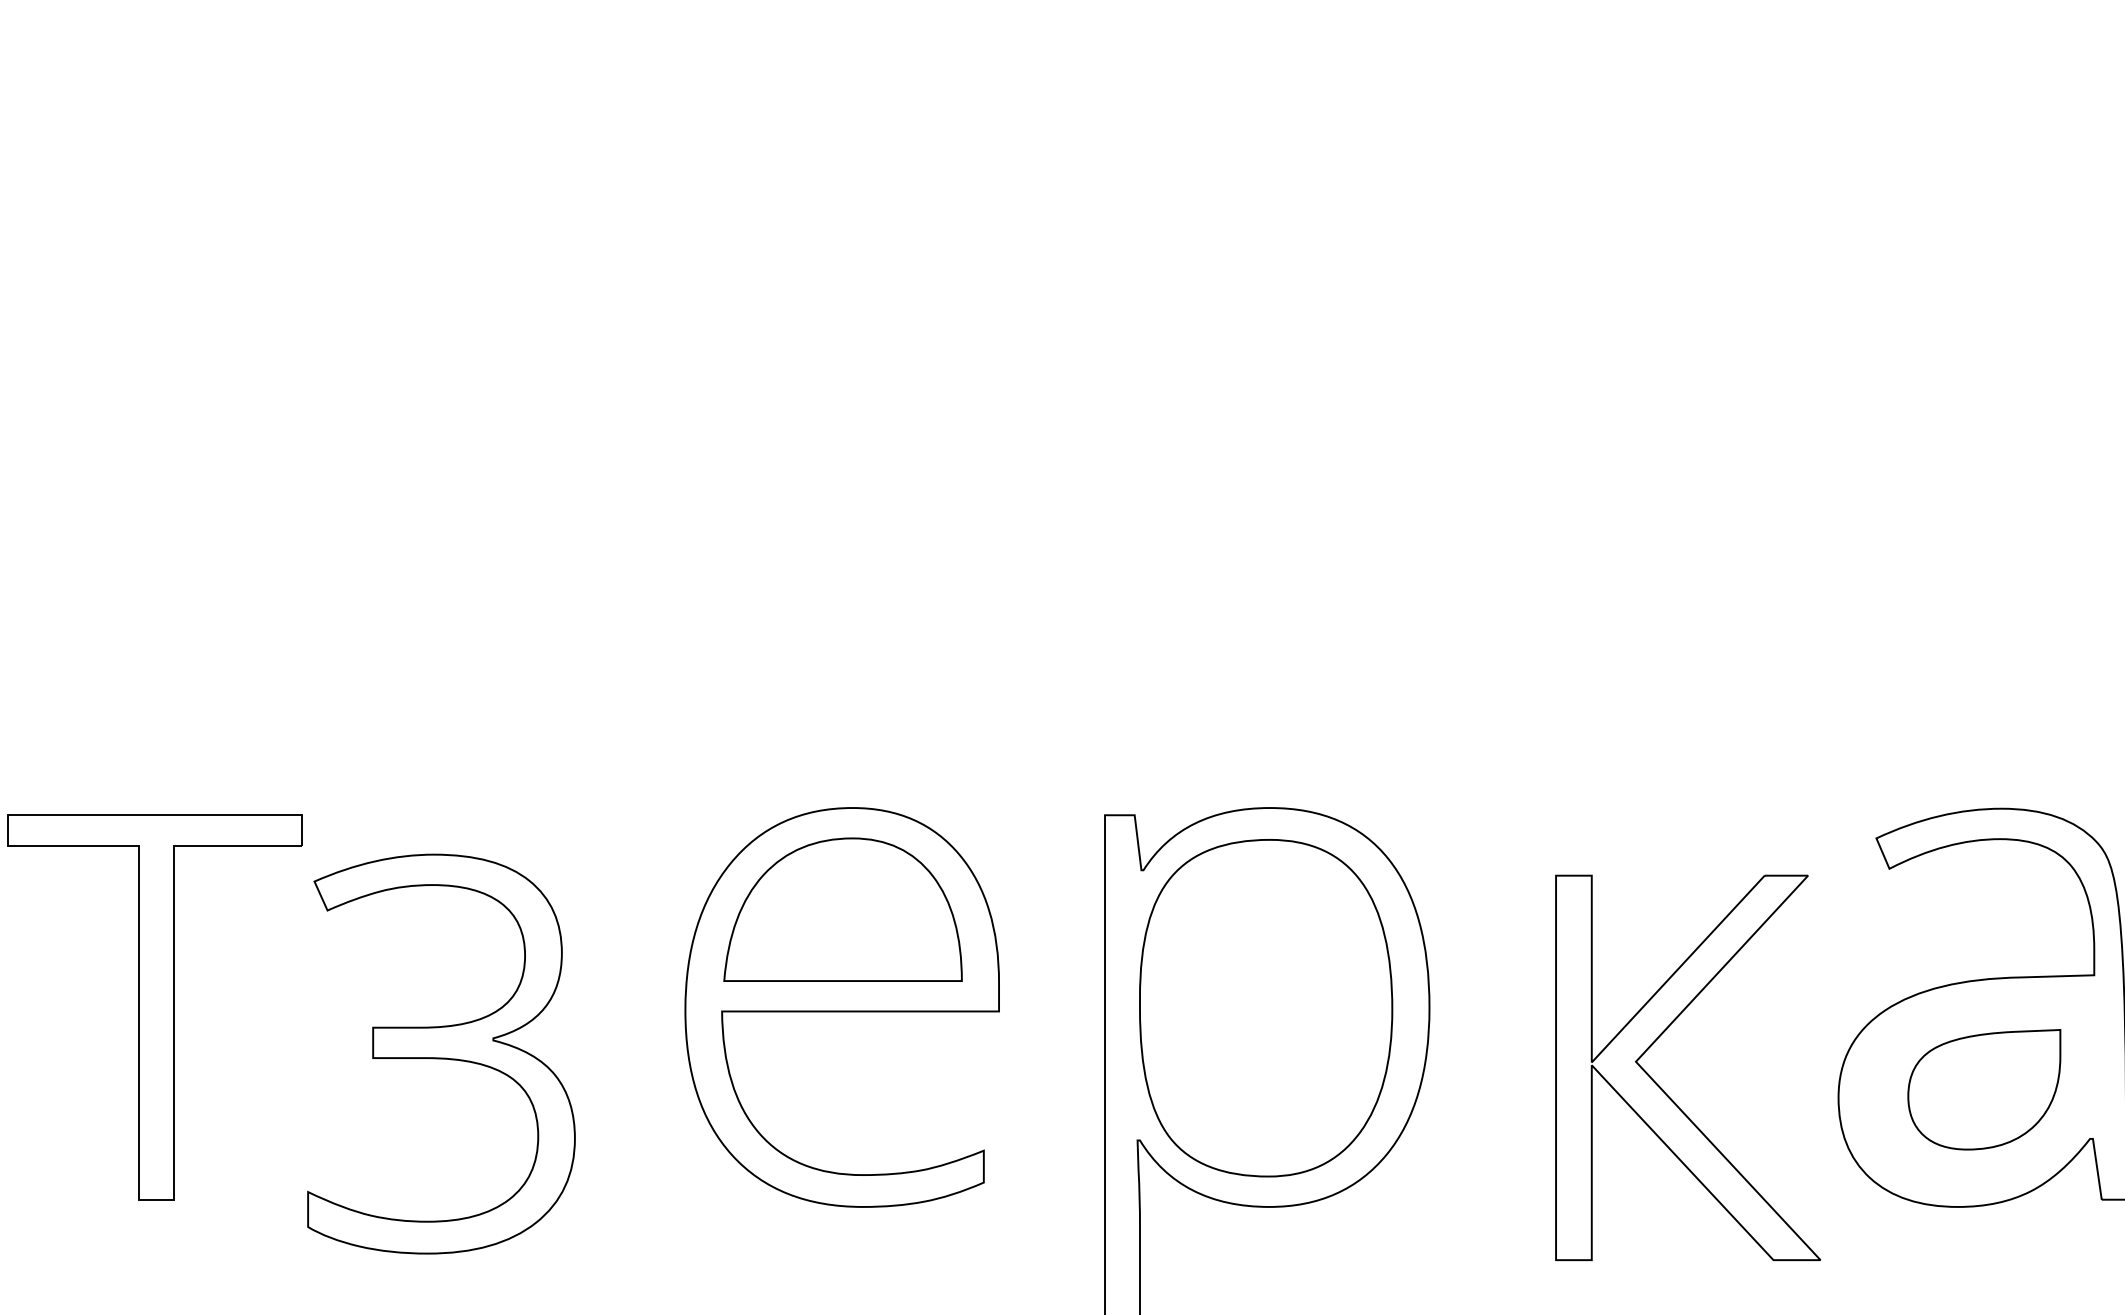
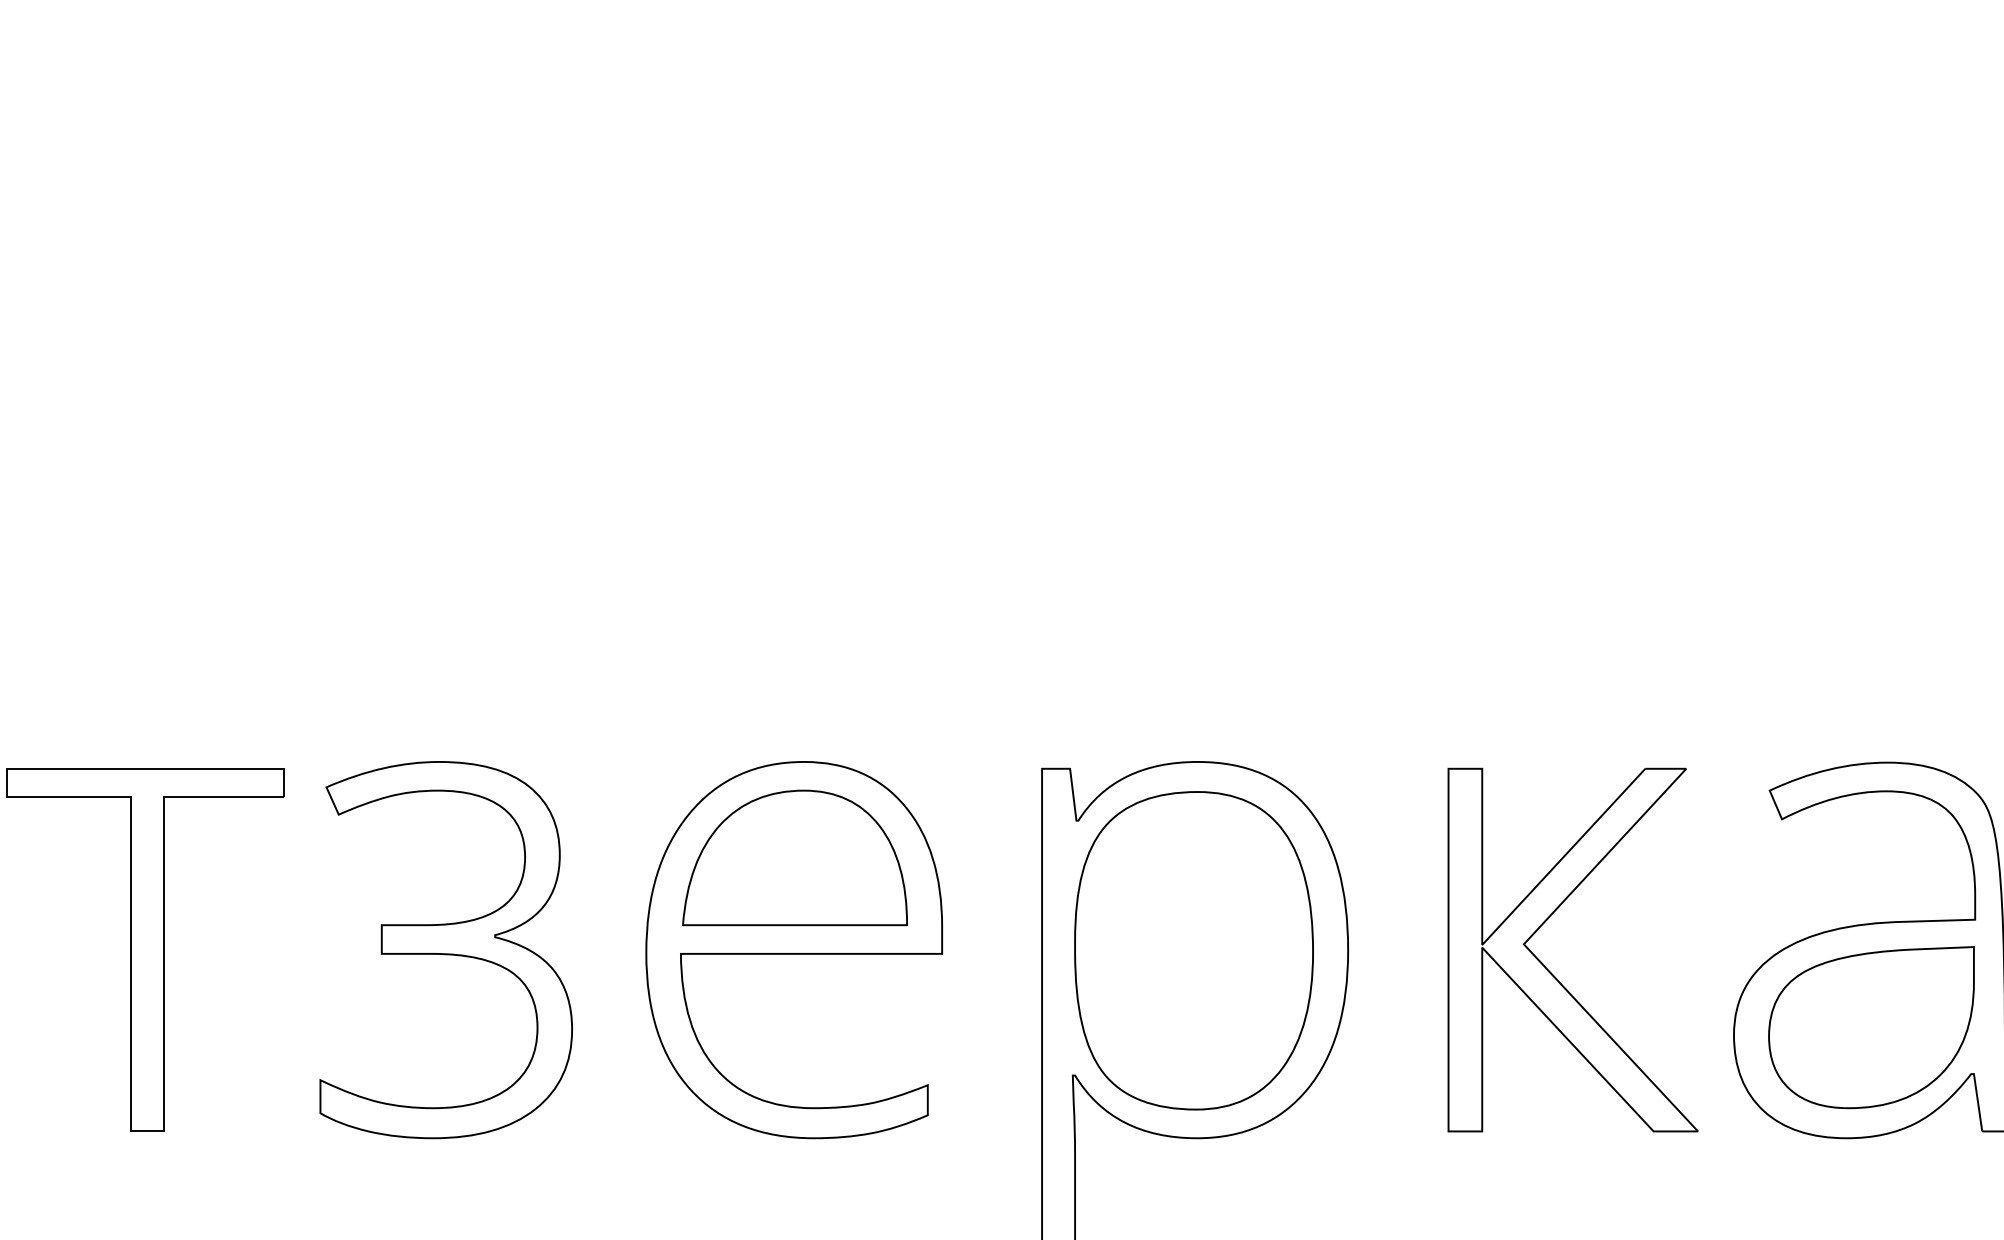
part: (440, 1054) -> (445, 950), moved
part: (1984, 1089) -> (1871, 1027), size x1.43
part: (1664, 1090) -> (1550, 971), moved

